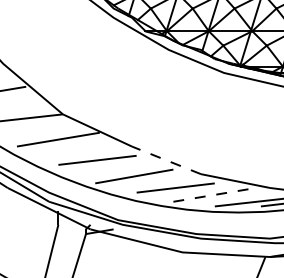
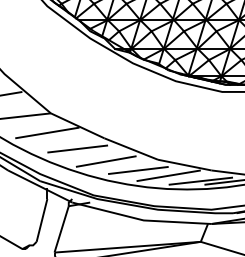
line: (166, 160) -> (131, 149), dashed -> solid
line: (214, 194) -> (168, 175), dashed -> solid

